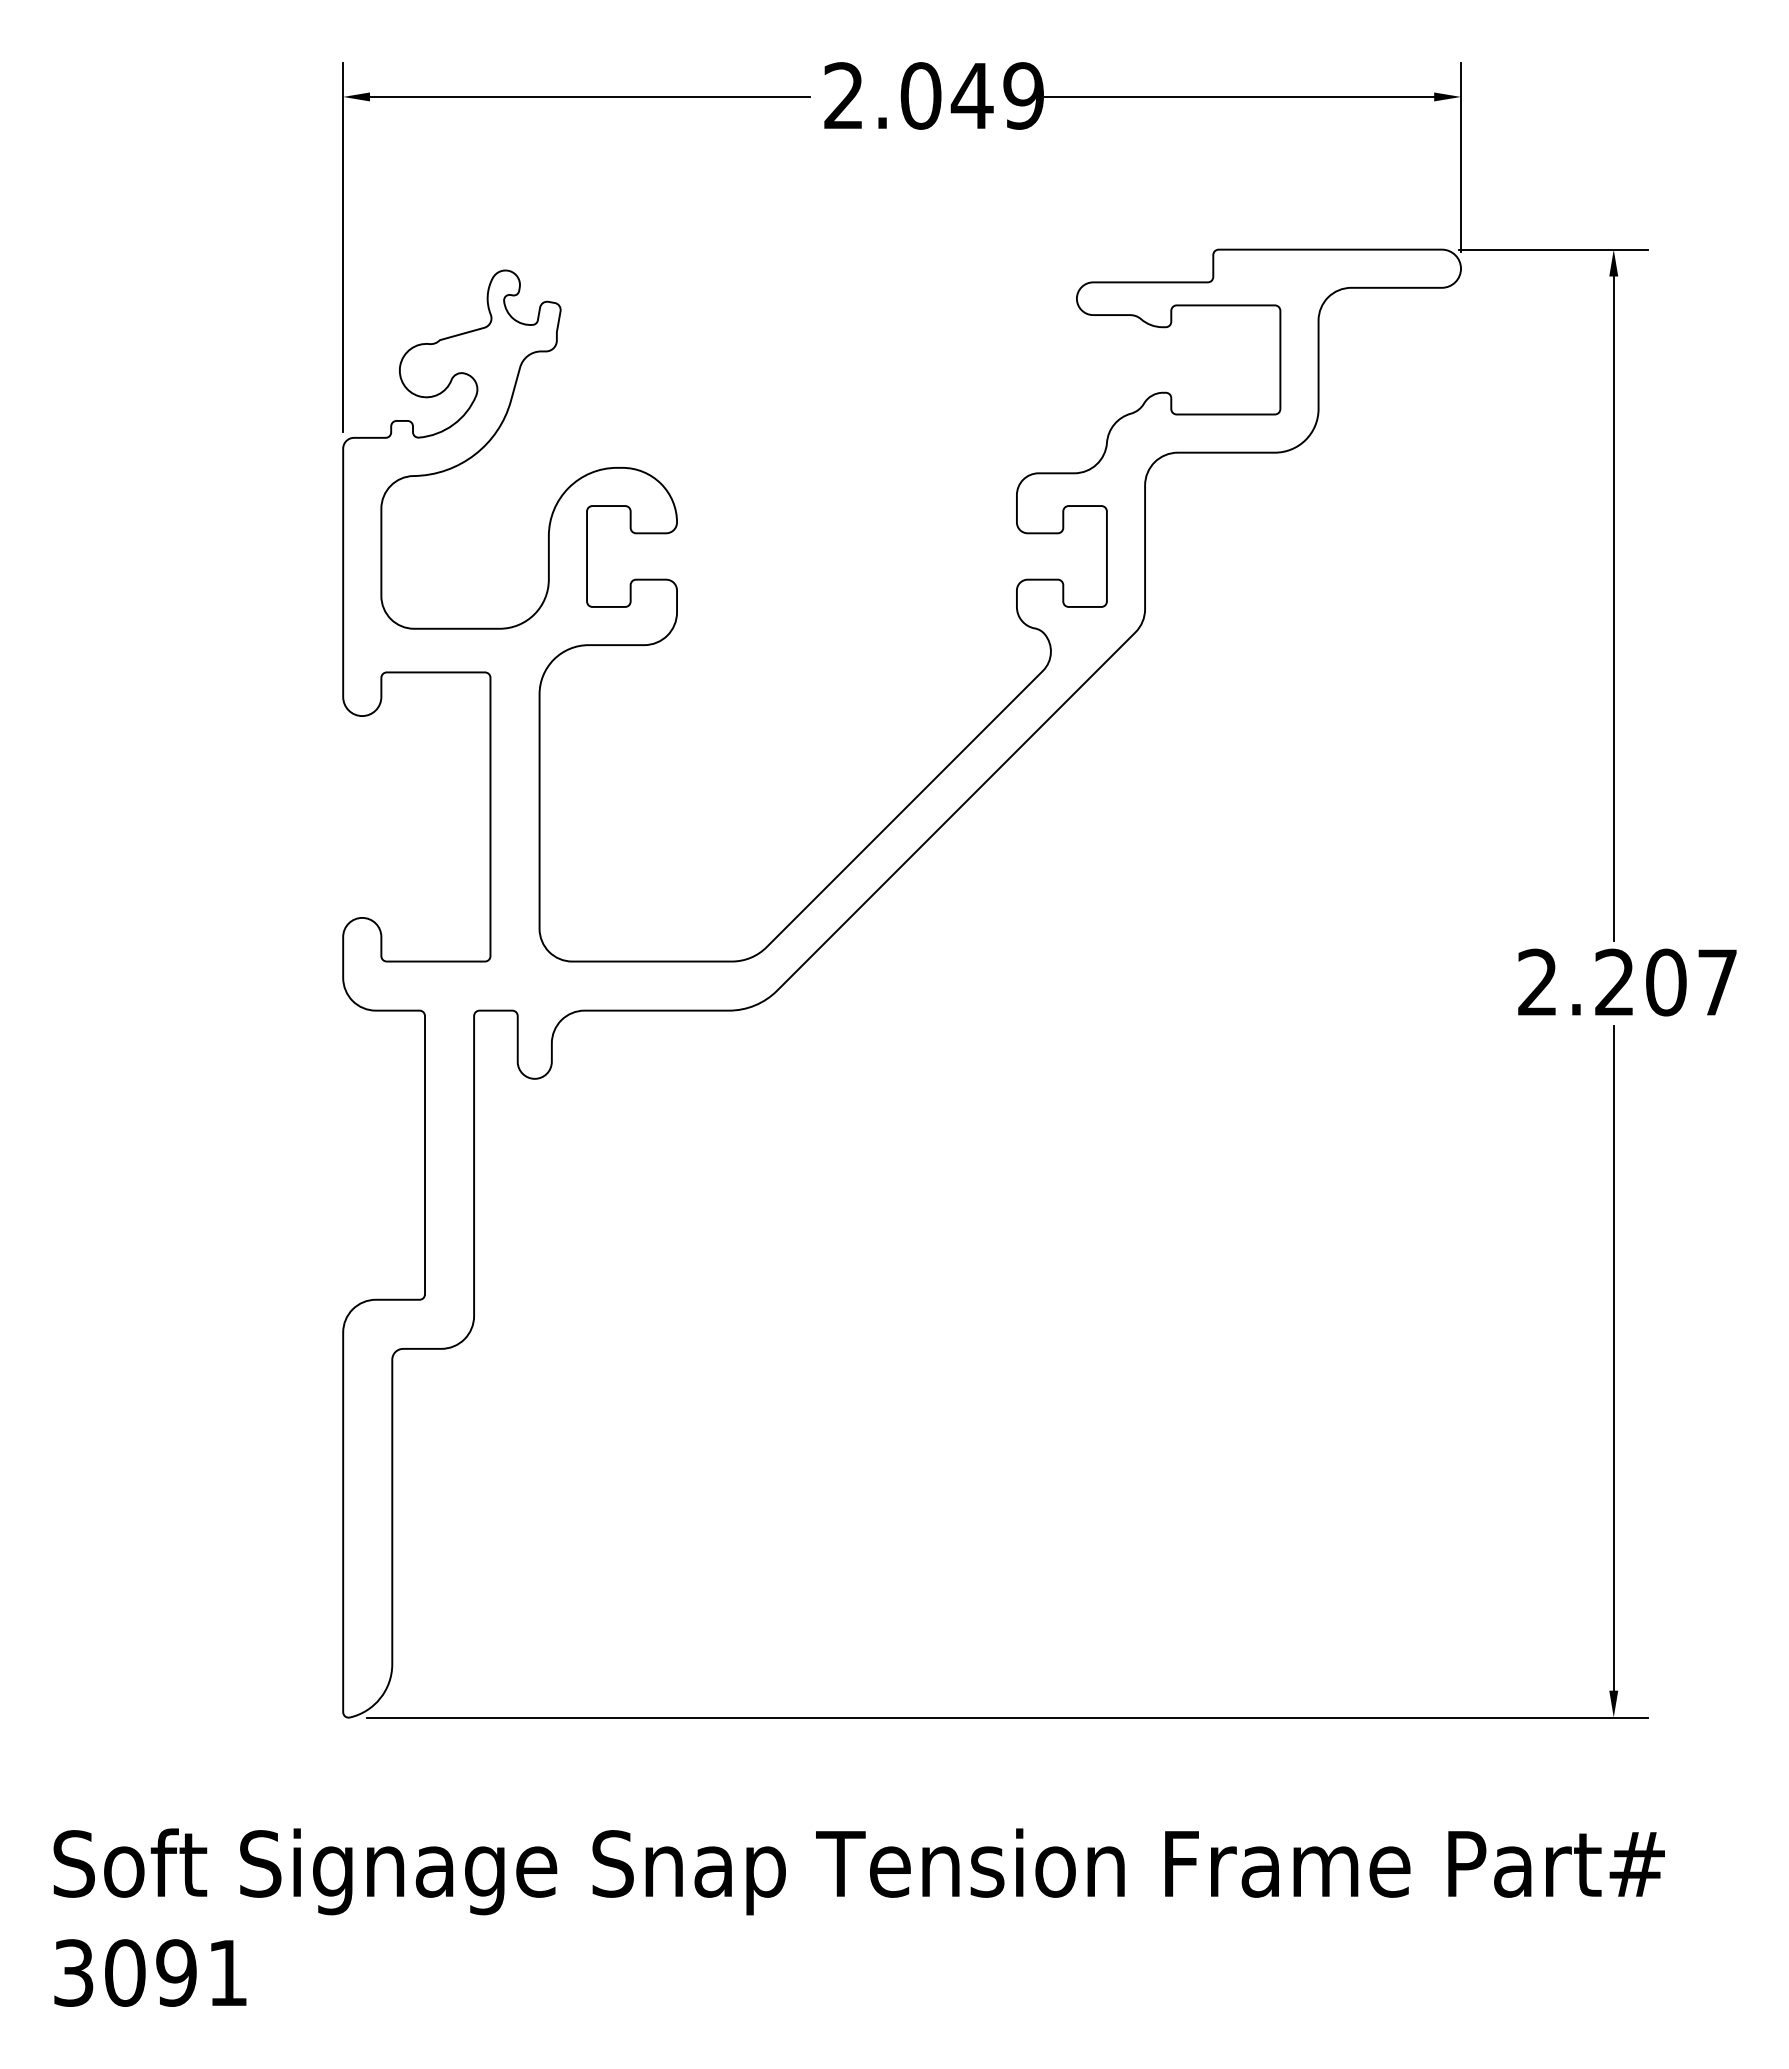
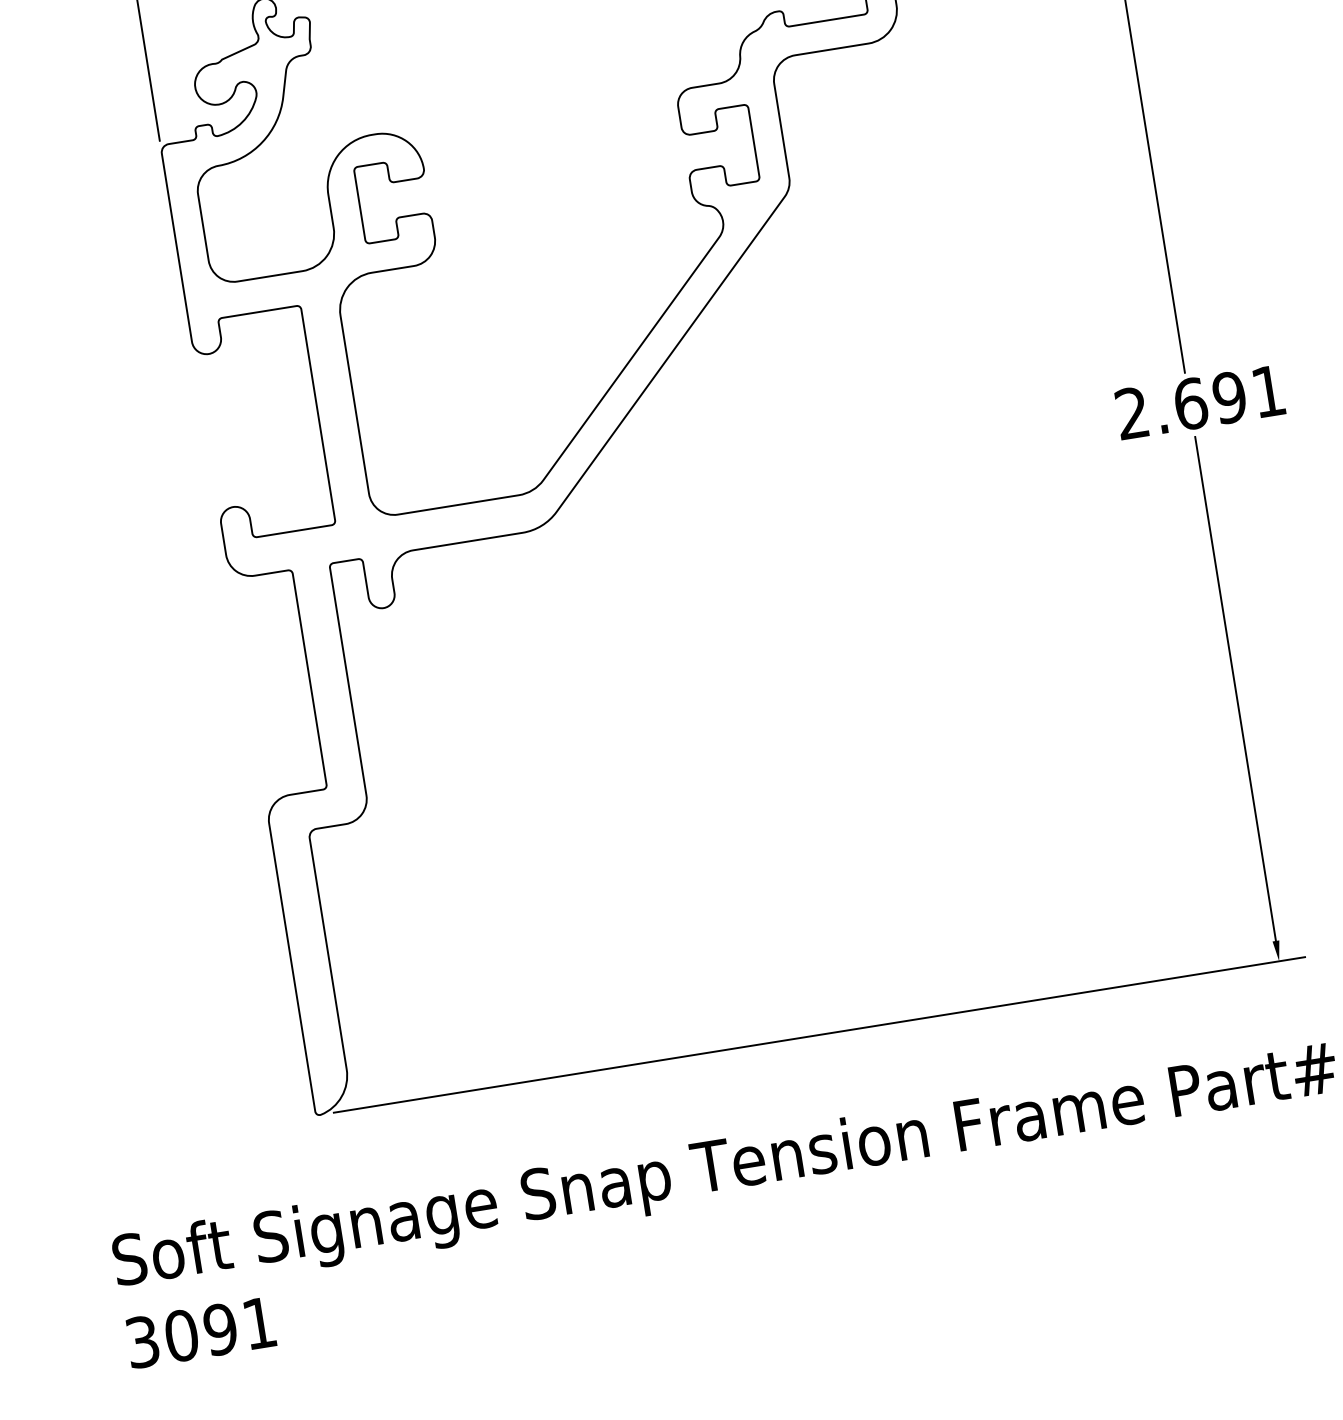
text: (1665, 982) -> (1229, 397), 2.207 -> 2.691

